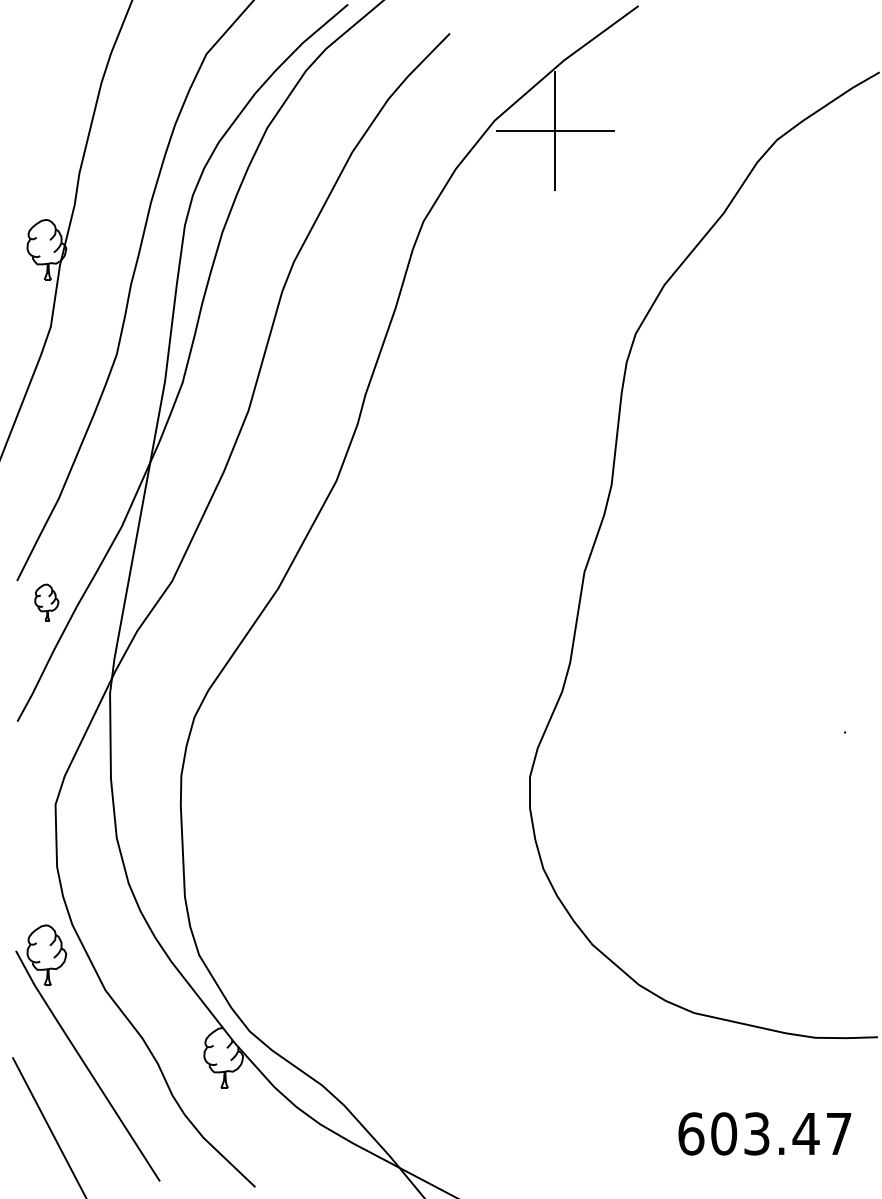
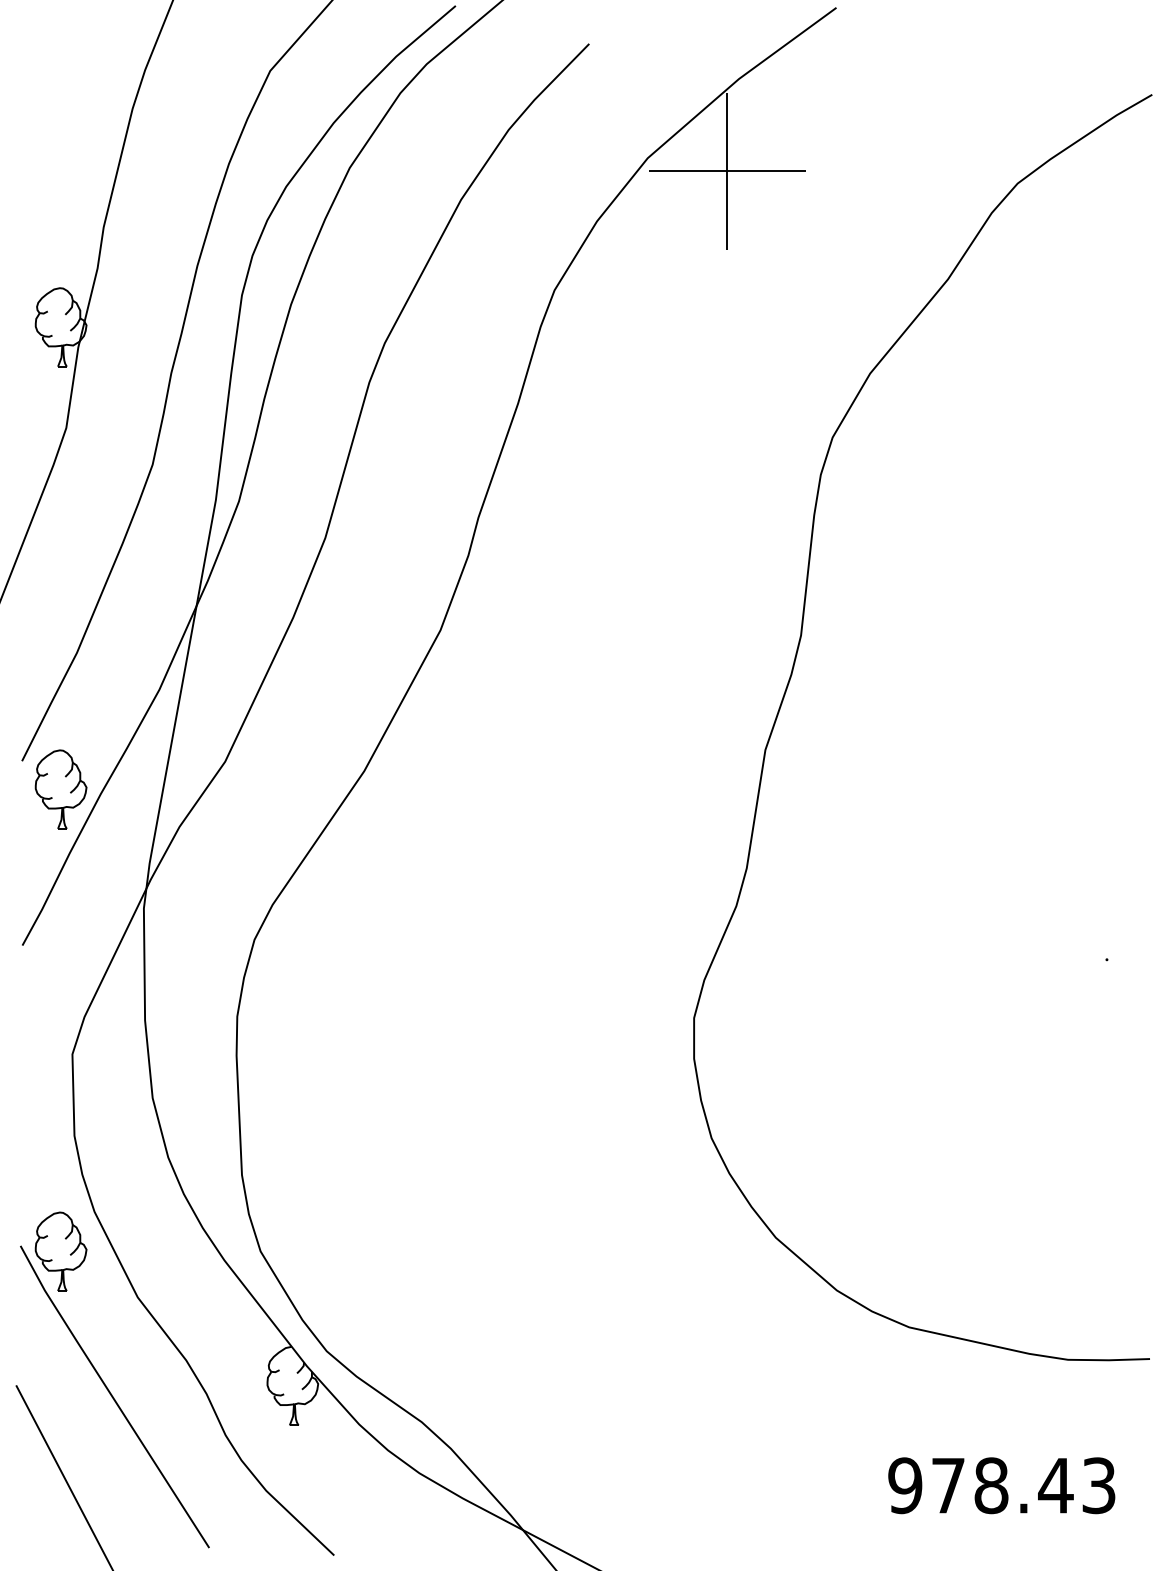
part: (46, 602) -> (60, 789), size x1.67
text: (764, 1133) -> (1001, 1485), 603.47 -> 978.43

